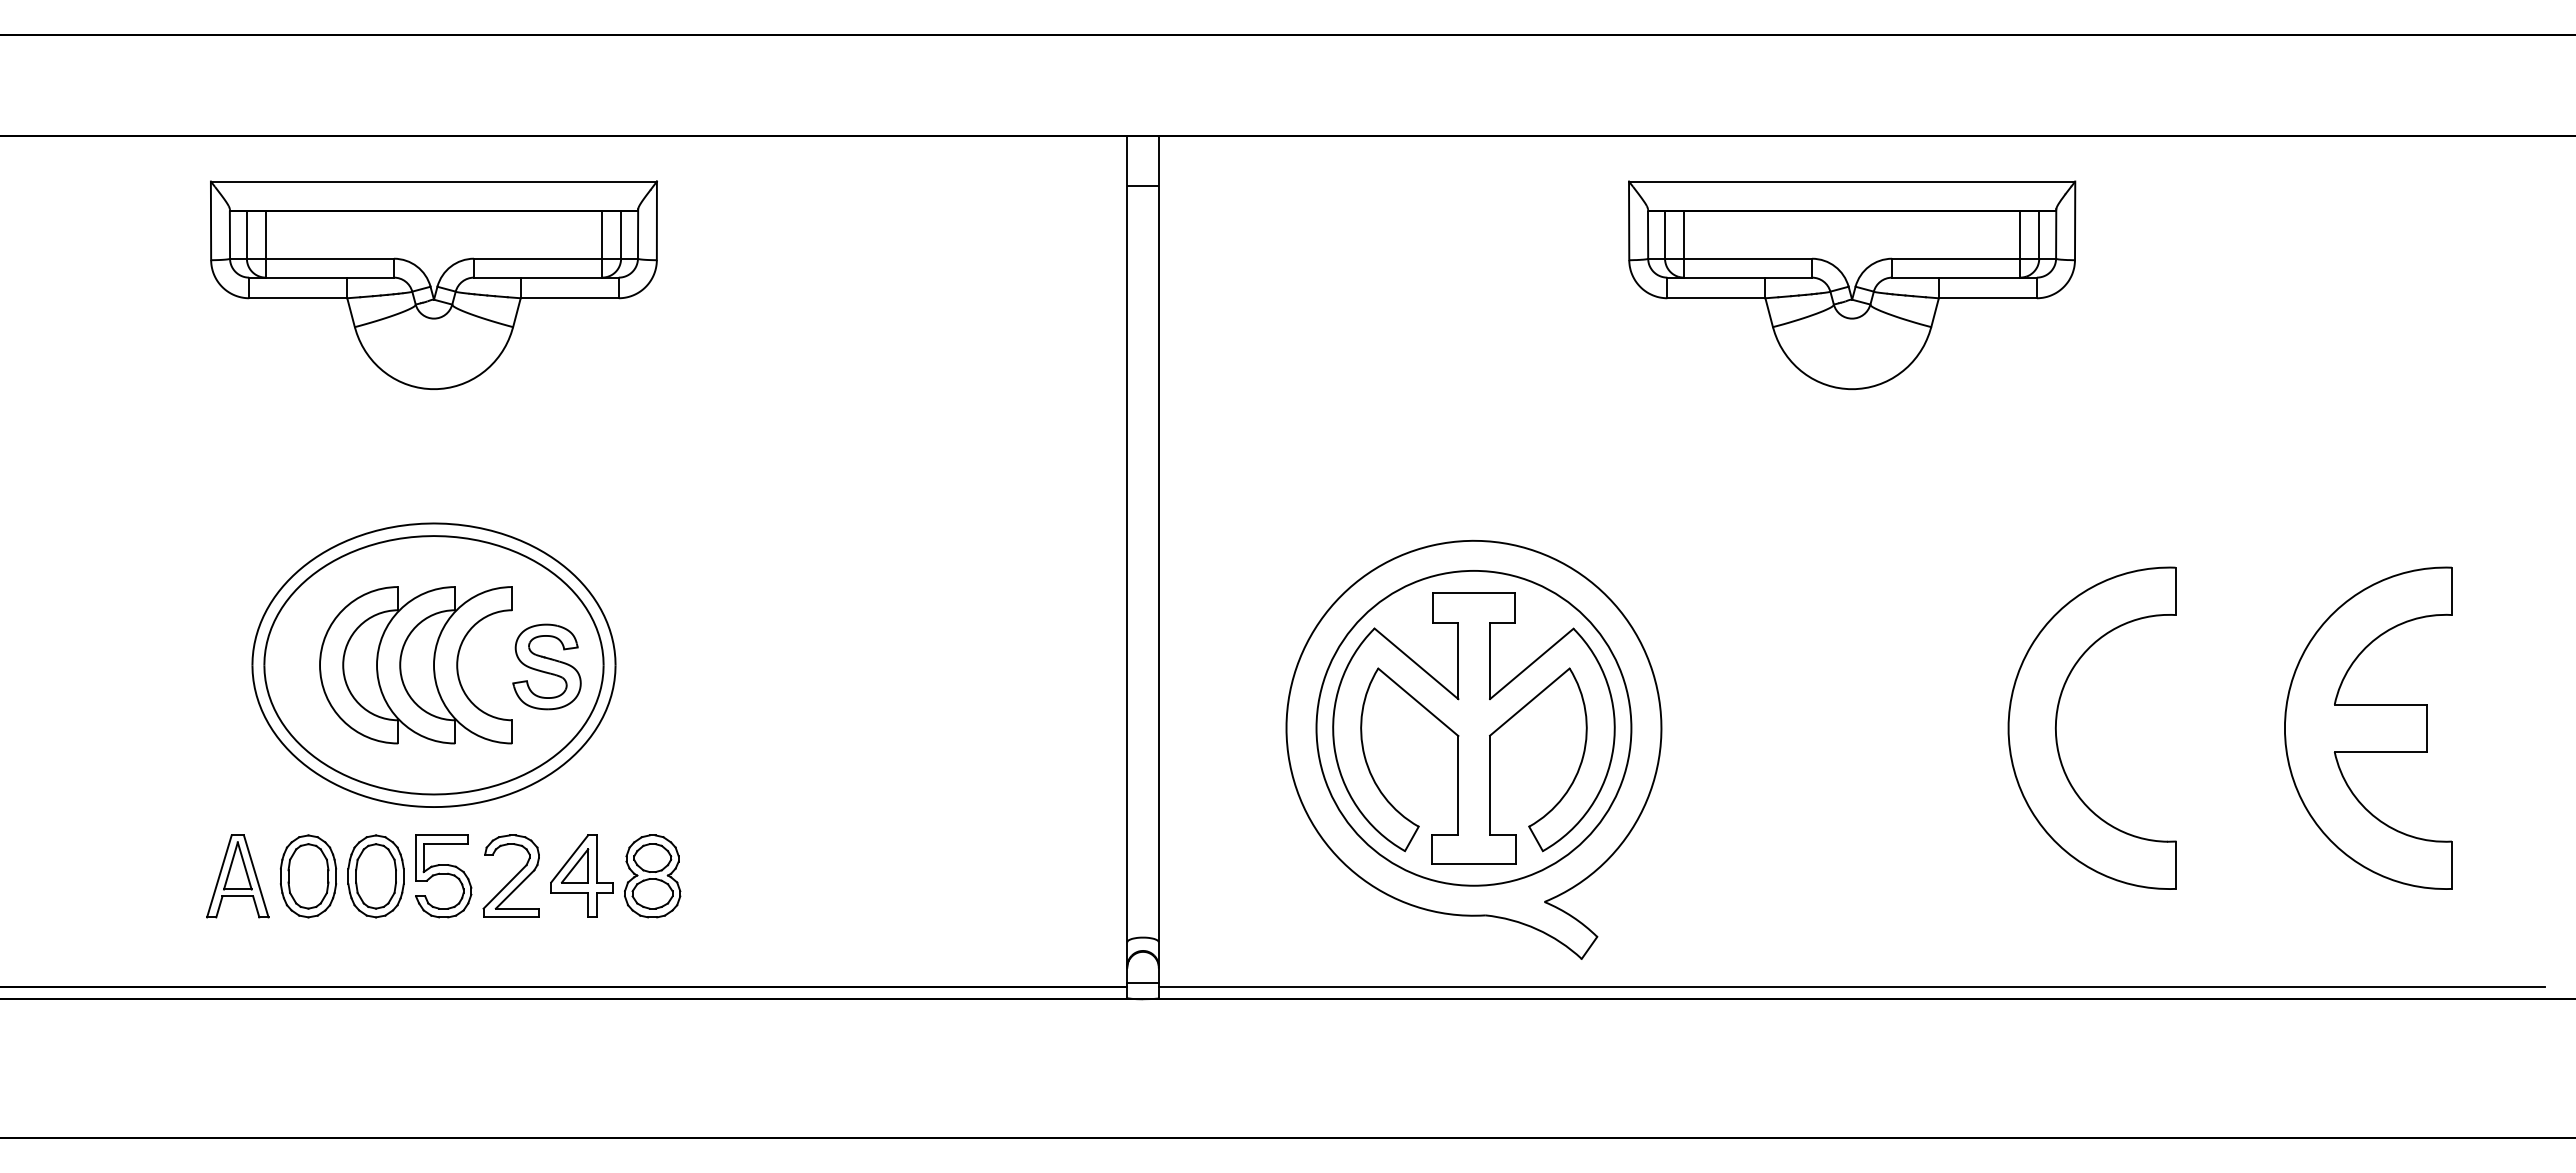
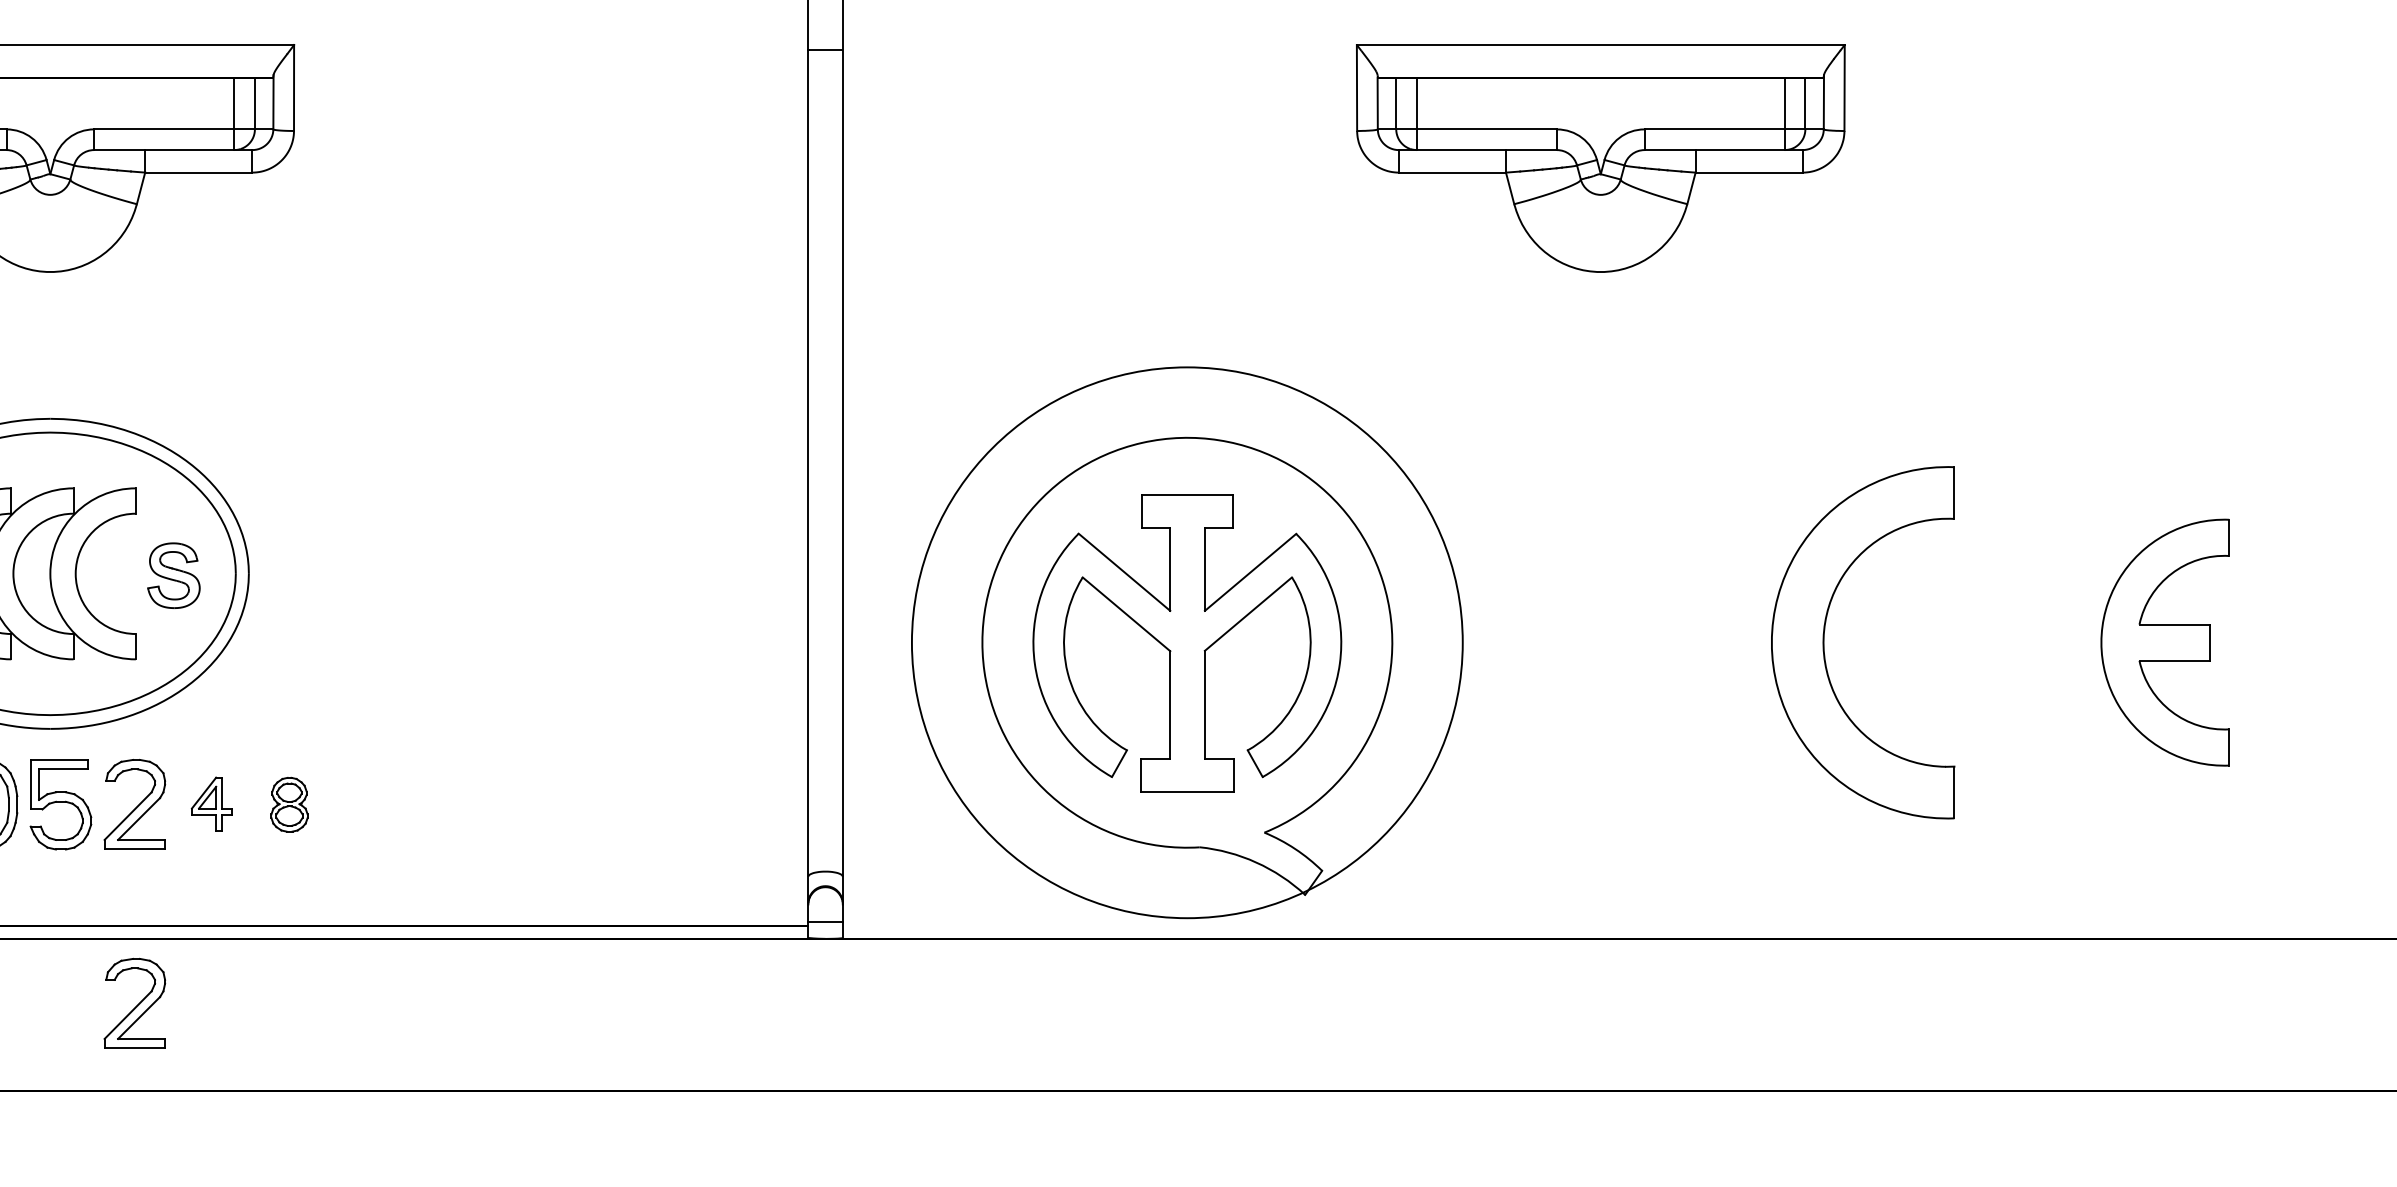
part: (546, 666) -> (173, 575), size x0.7
circle: (1473, 727) -> (1186, 641), size x1.6
part: (2368, 727) -> (2165, 641), size x0.7
part: (581, 875) -> (211, 803), size x0.6
part: (652, 876) -> (289, 804), size x0.6
line: (1851, 987) -> (1600, 926), removed
part: (510, 1057) -> (133, 1002), added

